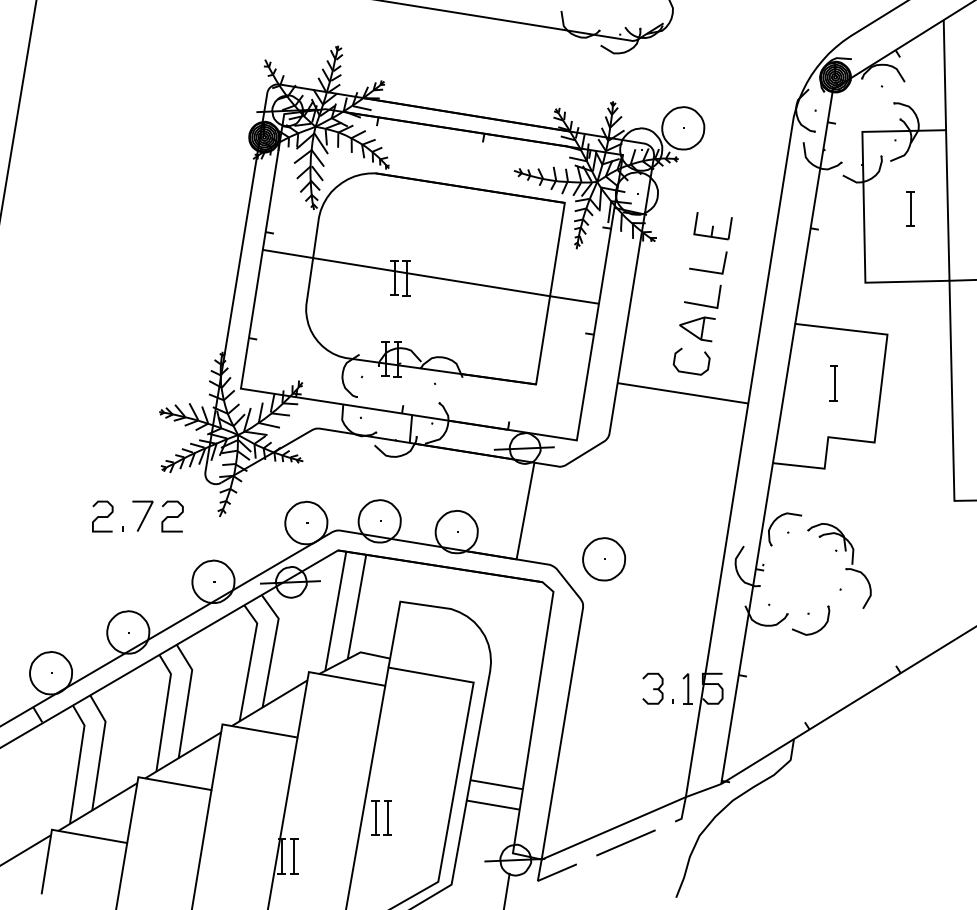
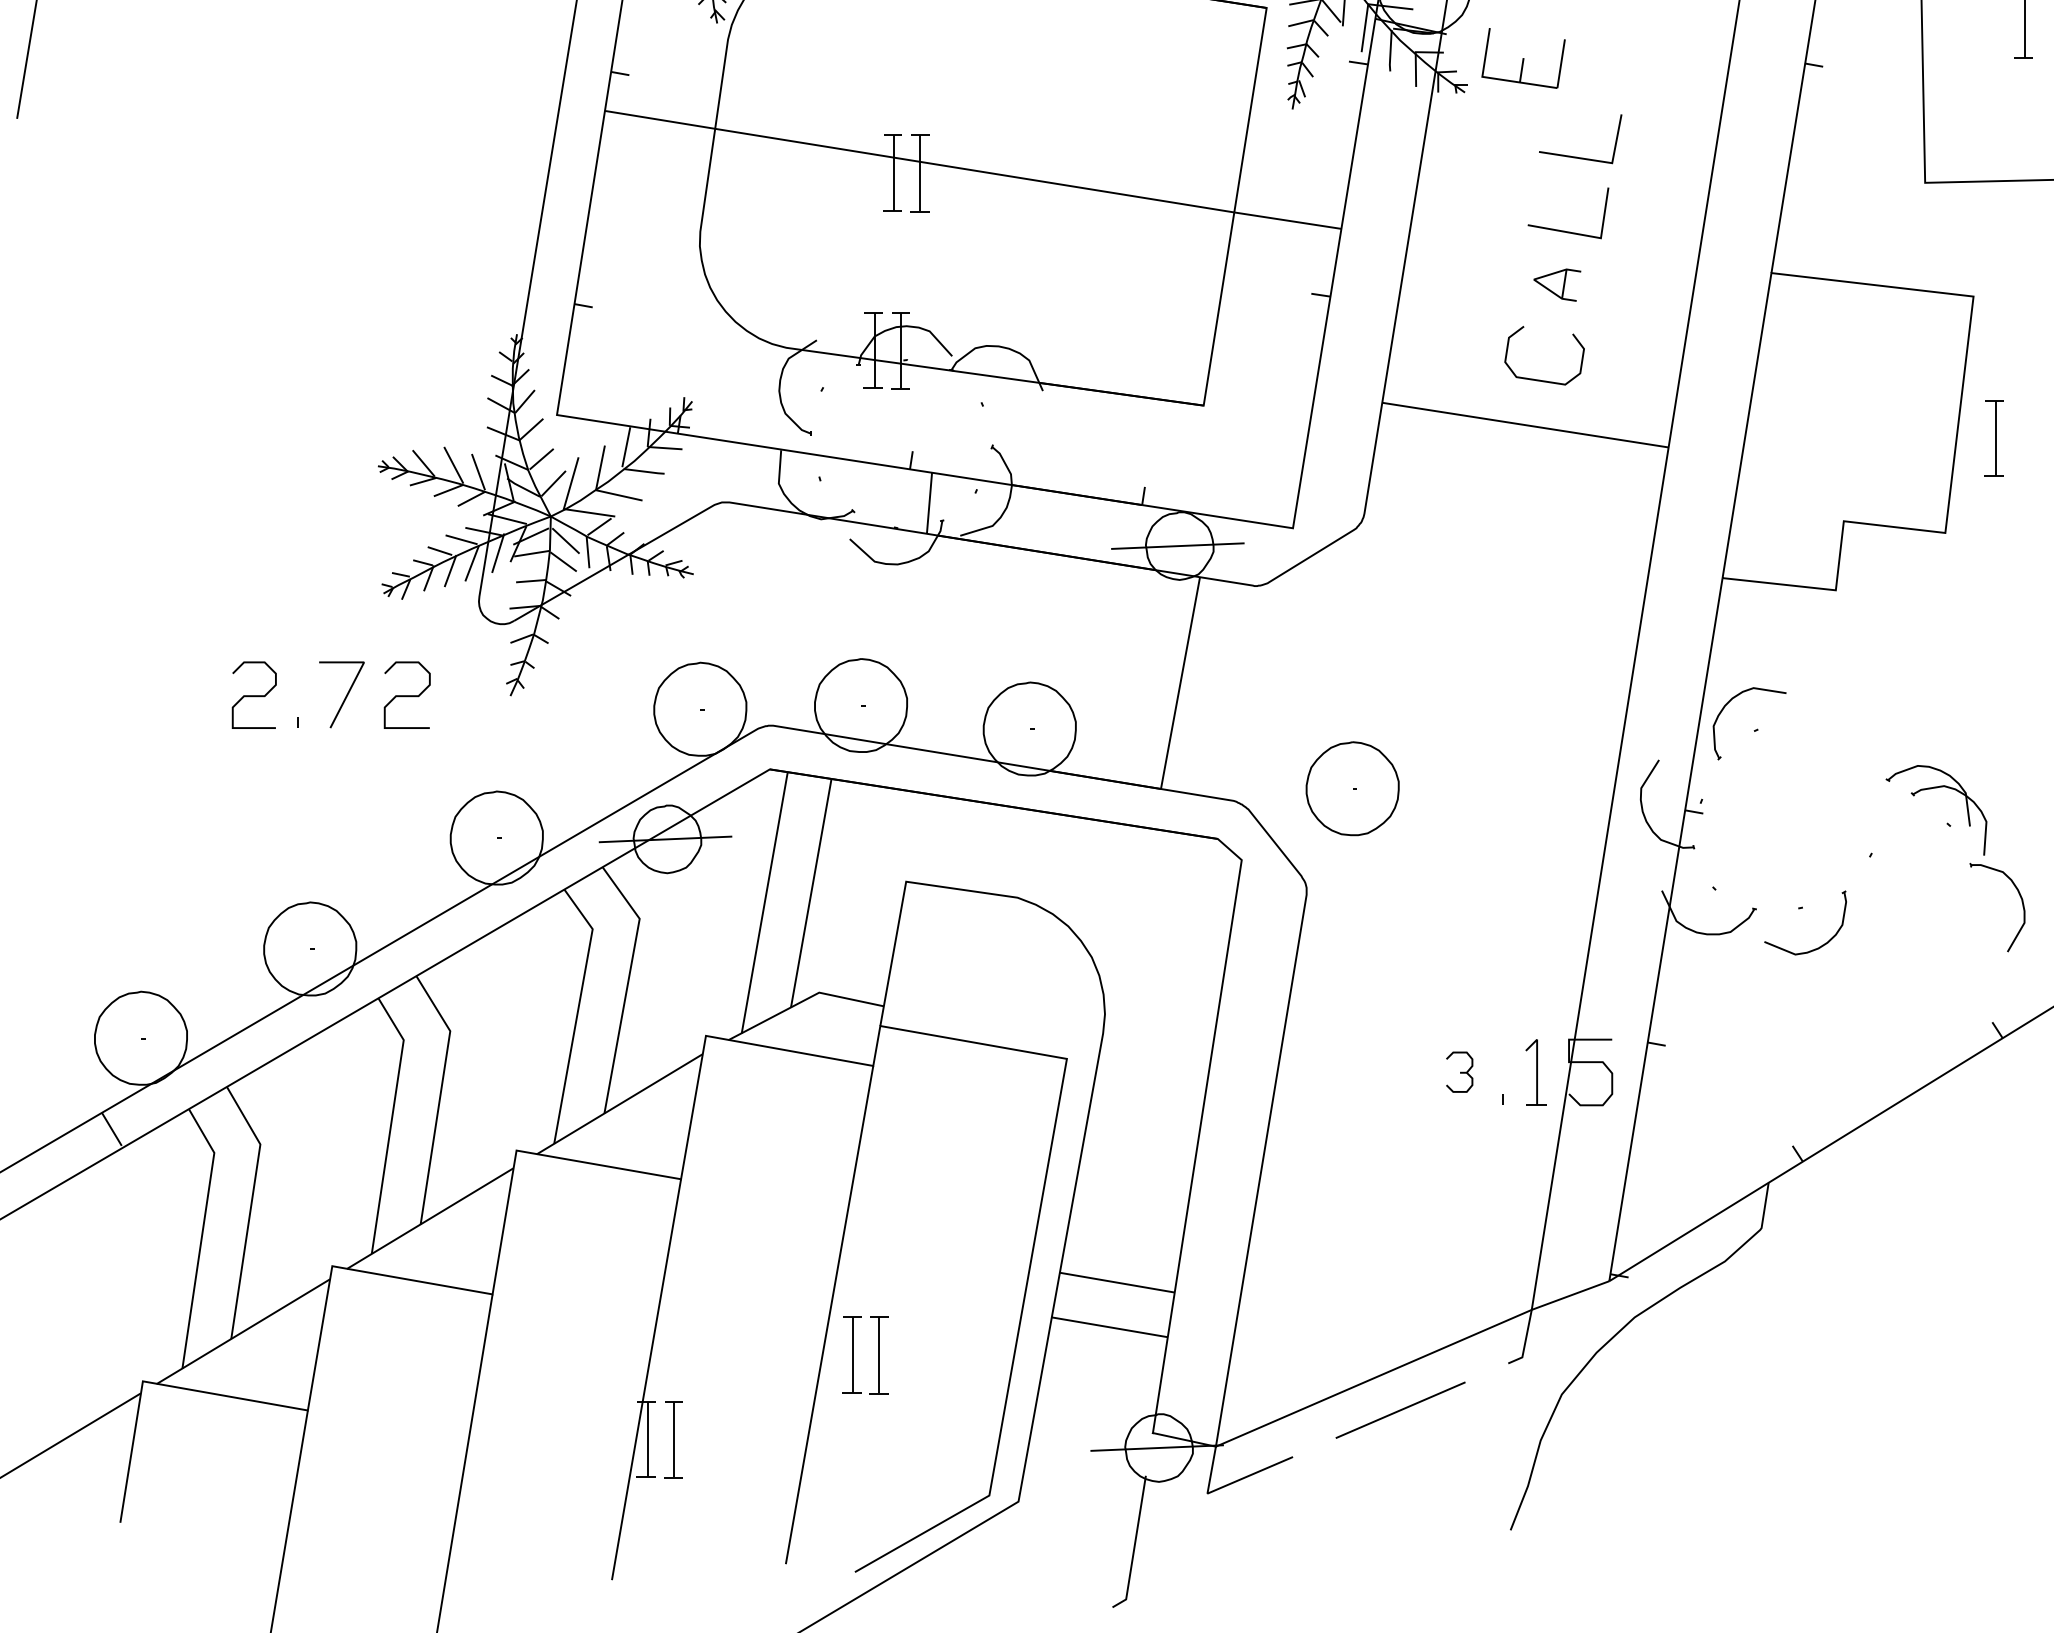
part: (712, 226) -> (1522, 59), moved
part: (697, 329) -> (1557, 285), size x0.6
part: (833, 383) -> (1993, 438), moved
part: (845, 568) -> (1969, 863), moved
part: (652, 688) -> (1458, 1071), size x0.6

